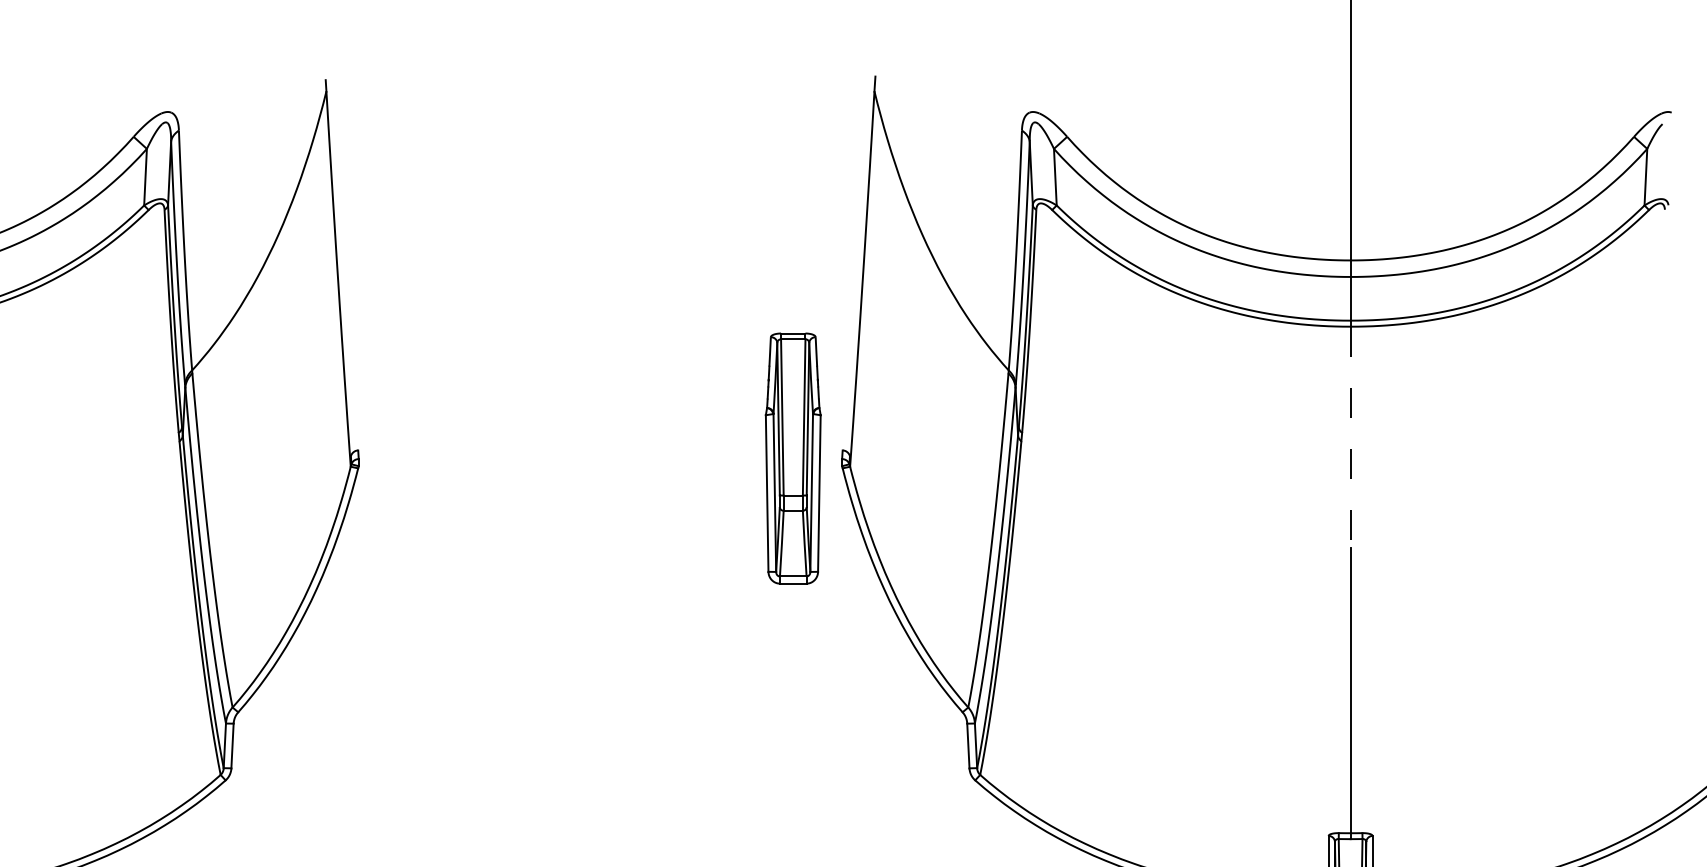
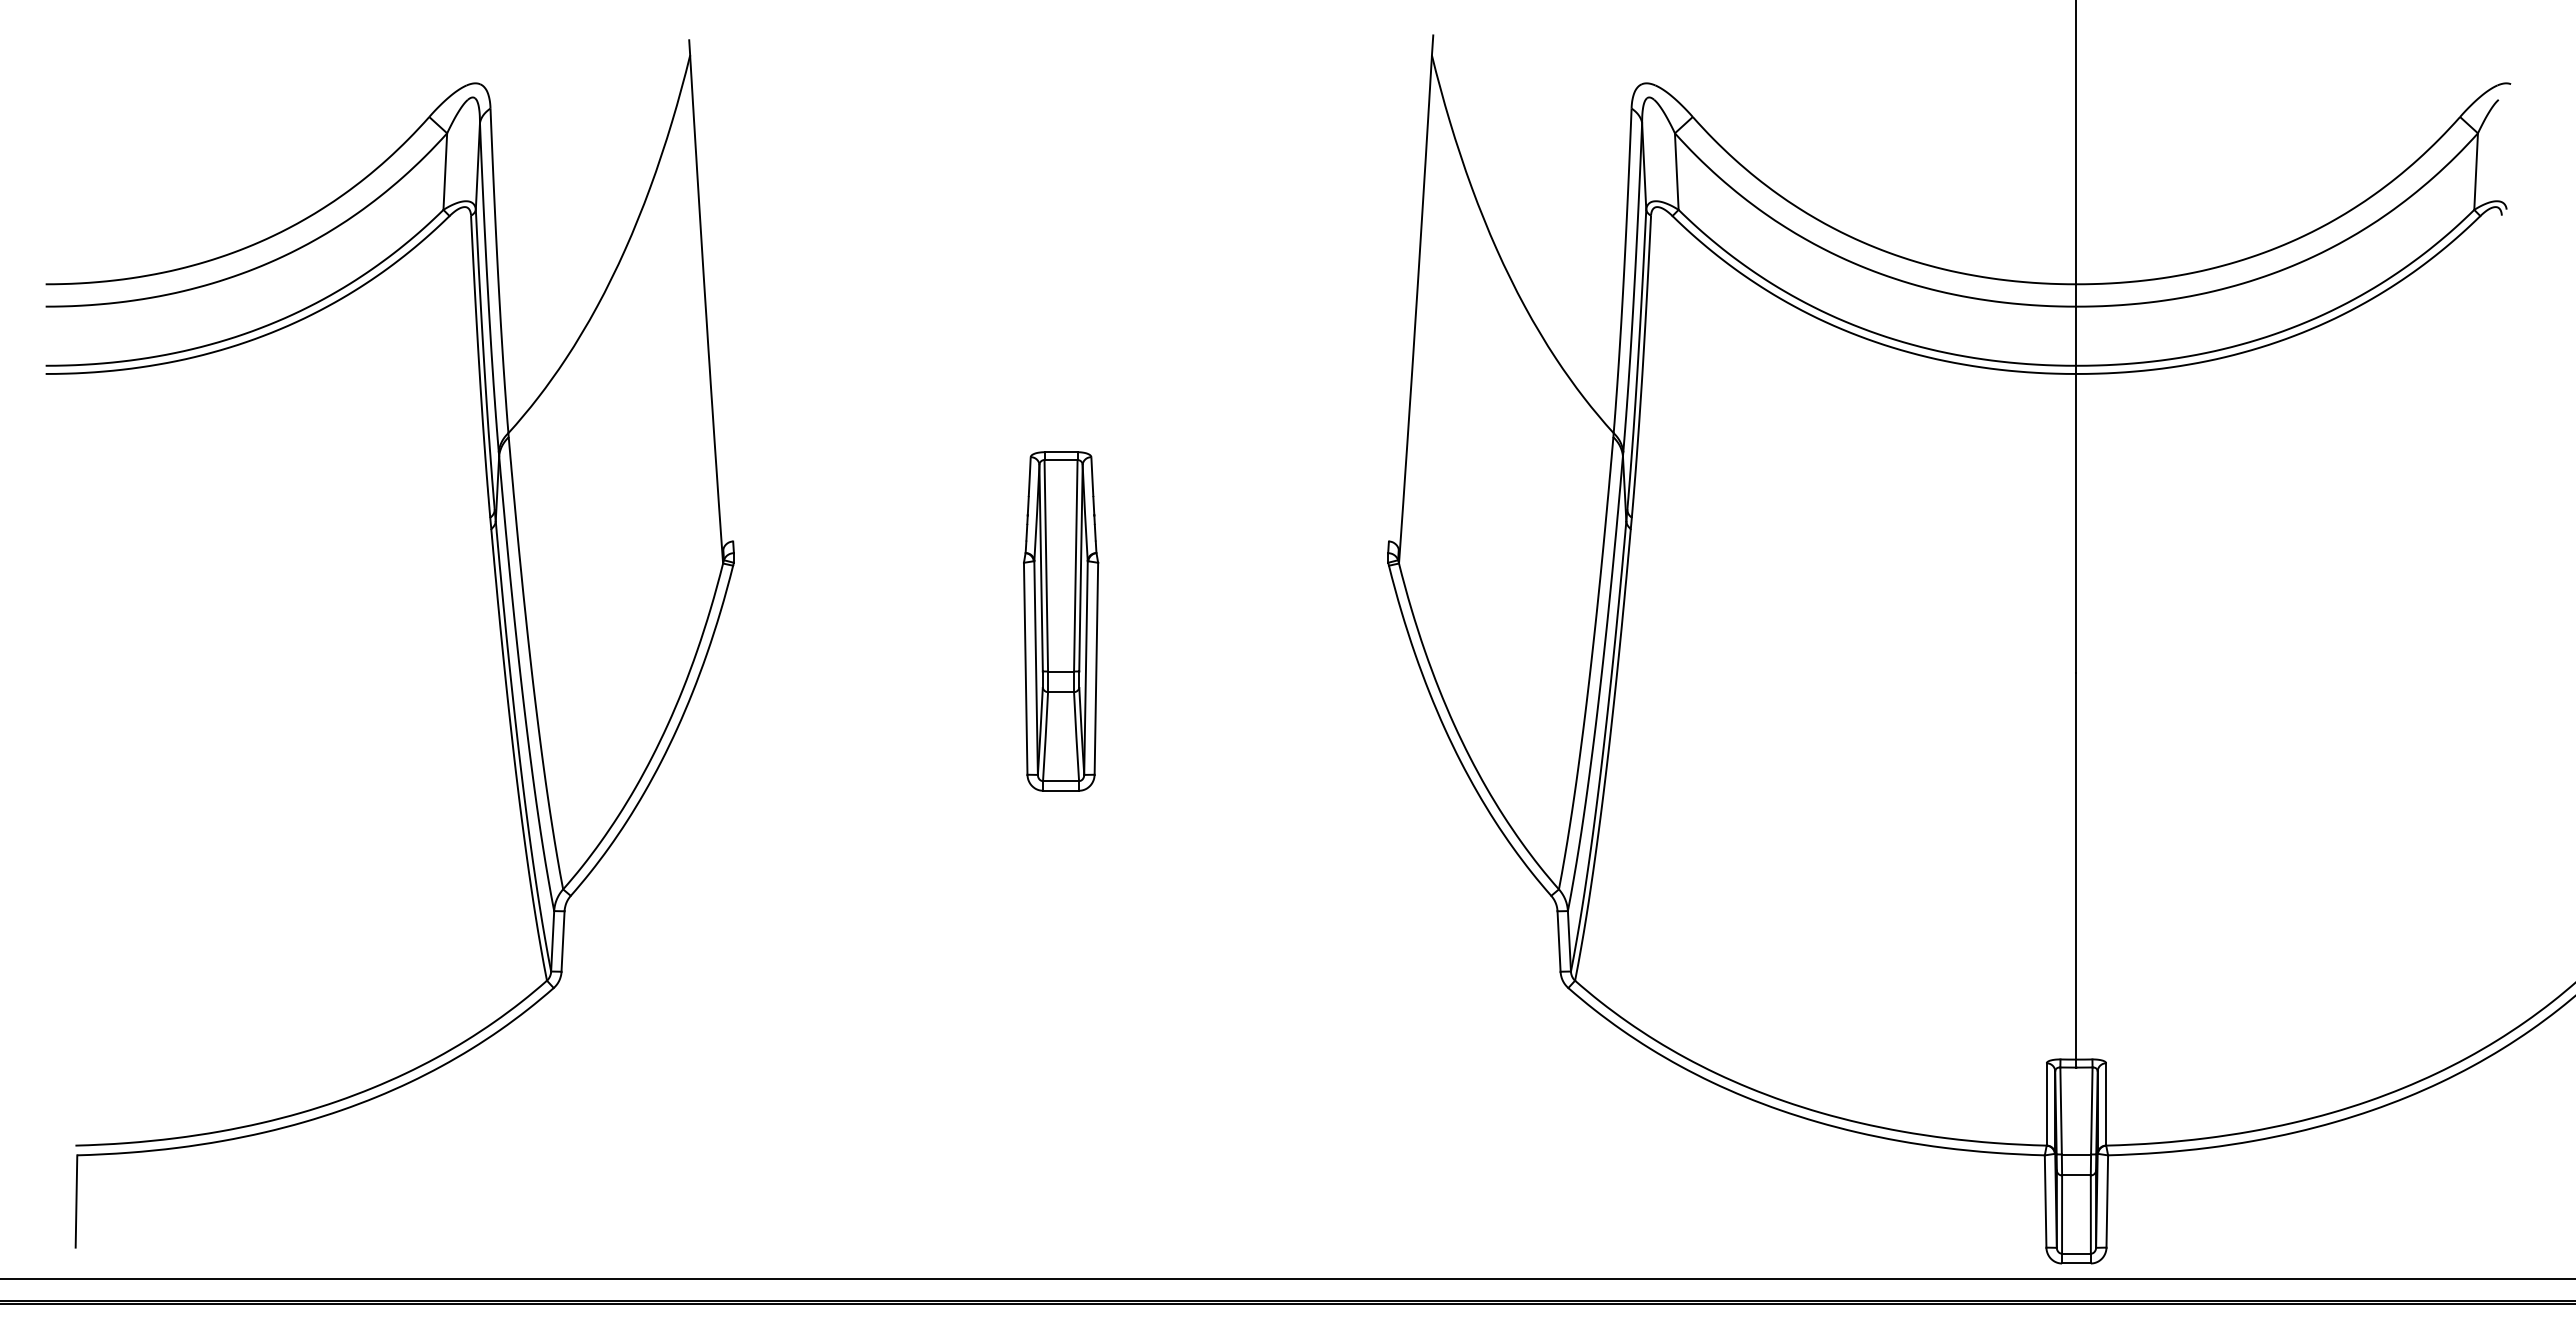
line: (1350, 437) -> (2076, 523), dashed -> solid
part: (793, 458) -> (1061, 621), moved

